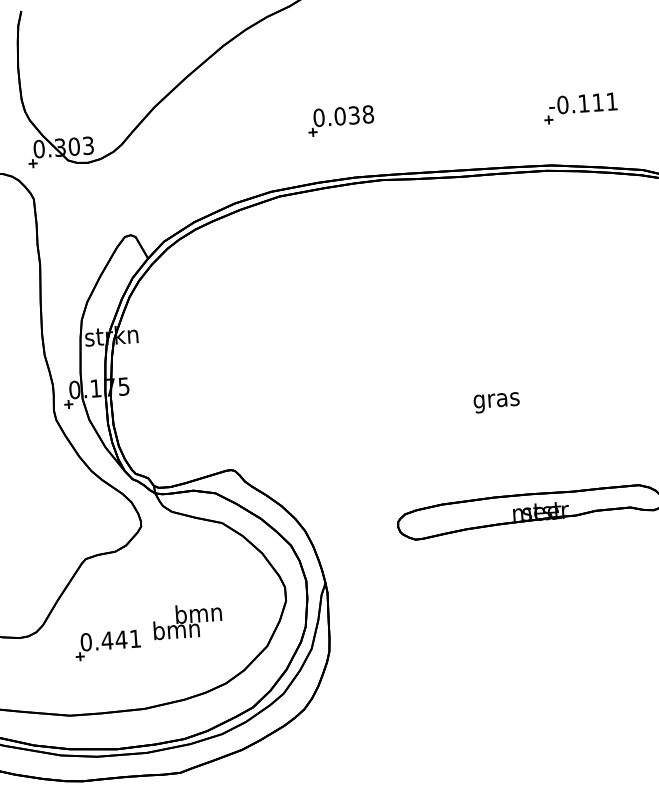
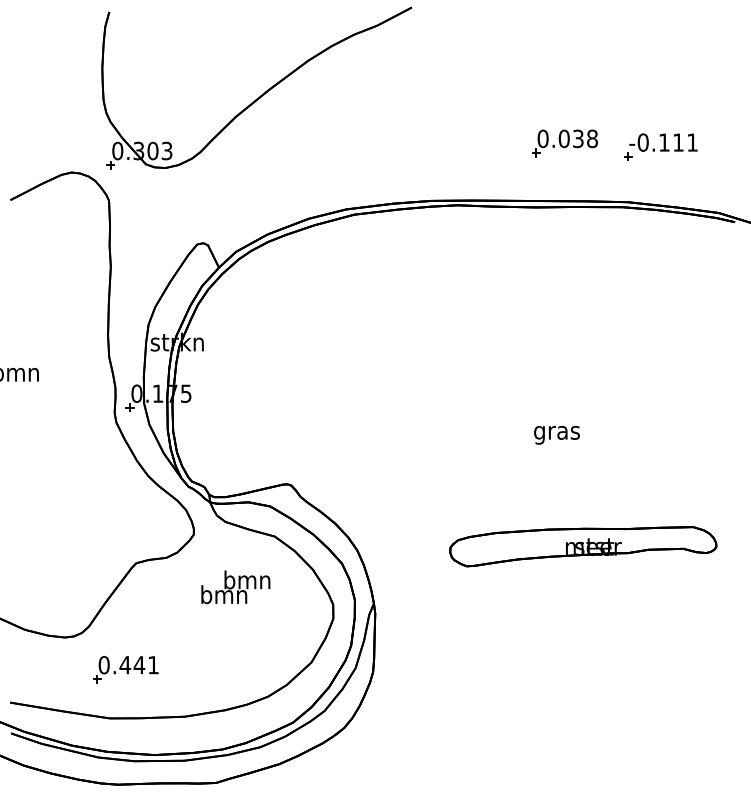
part: (340, 120) -> (564, 143), moved
text: (187, 621) -> (235, 587), moved
part: (107, 645) -> (125, 669), moved

